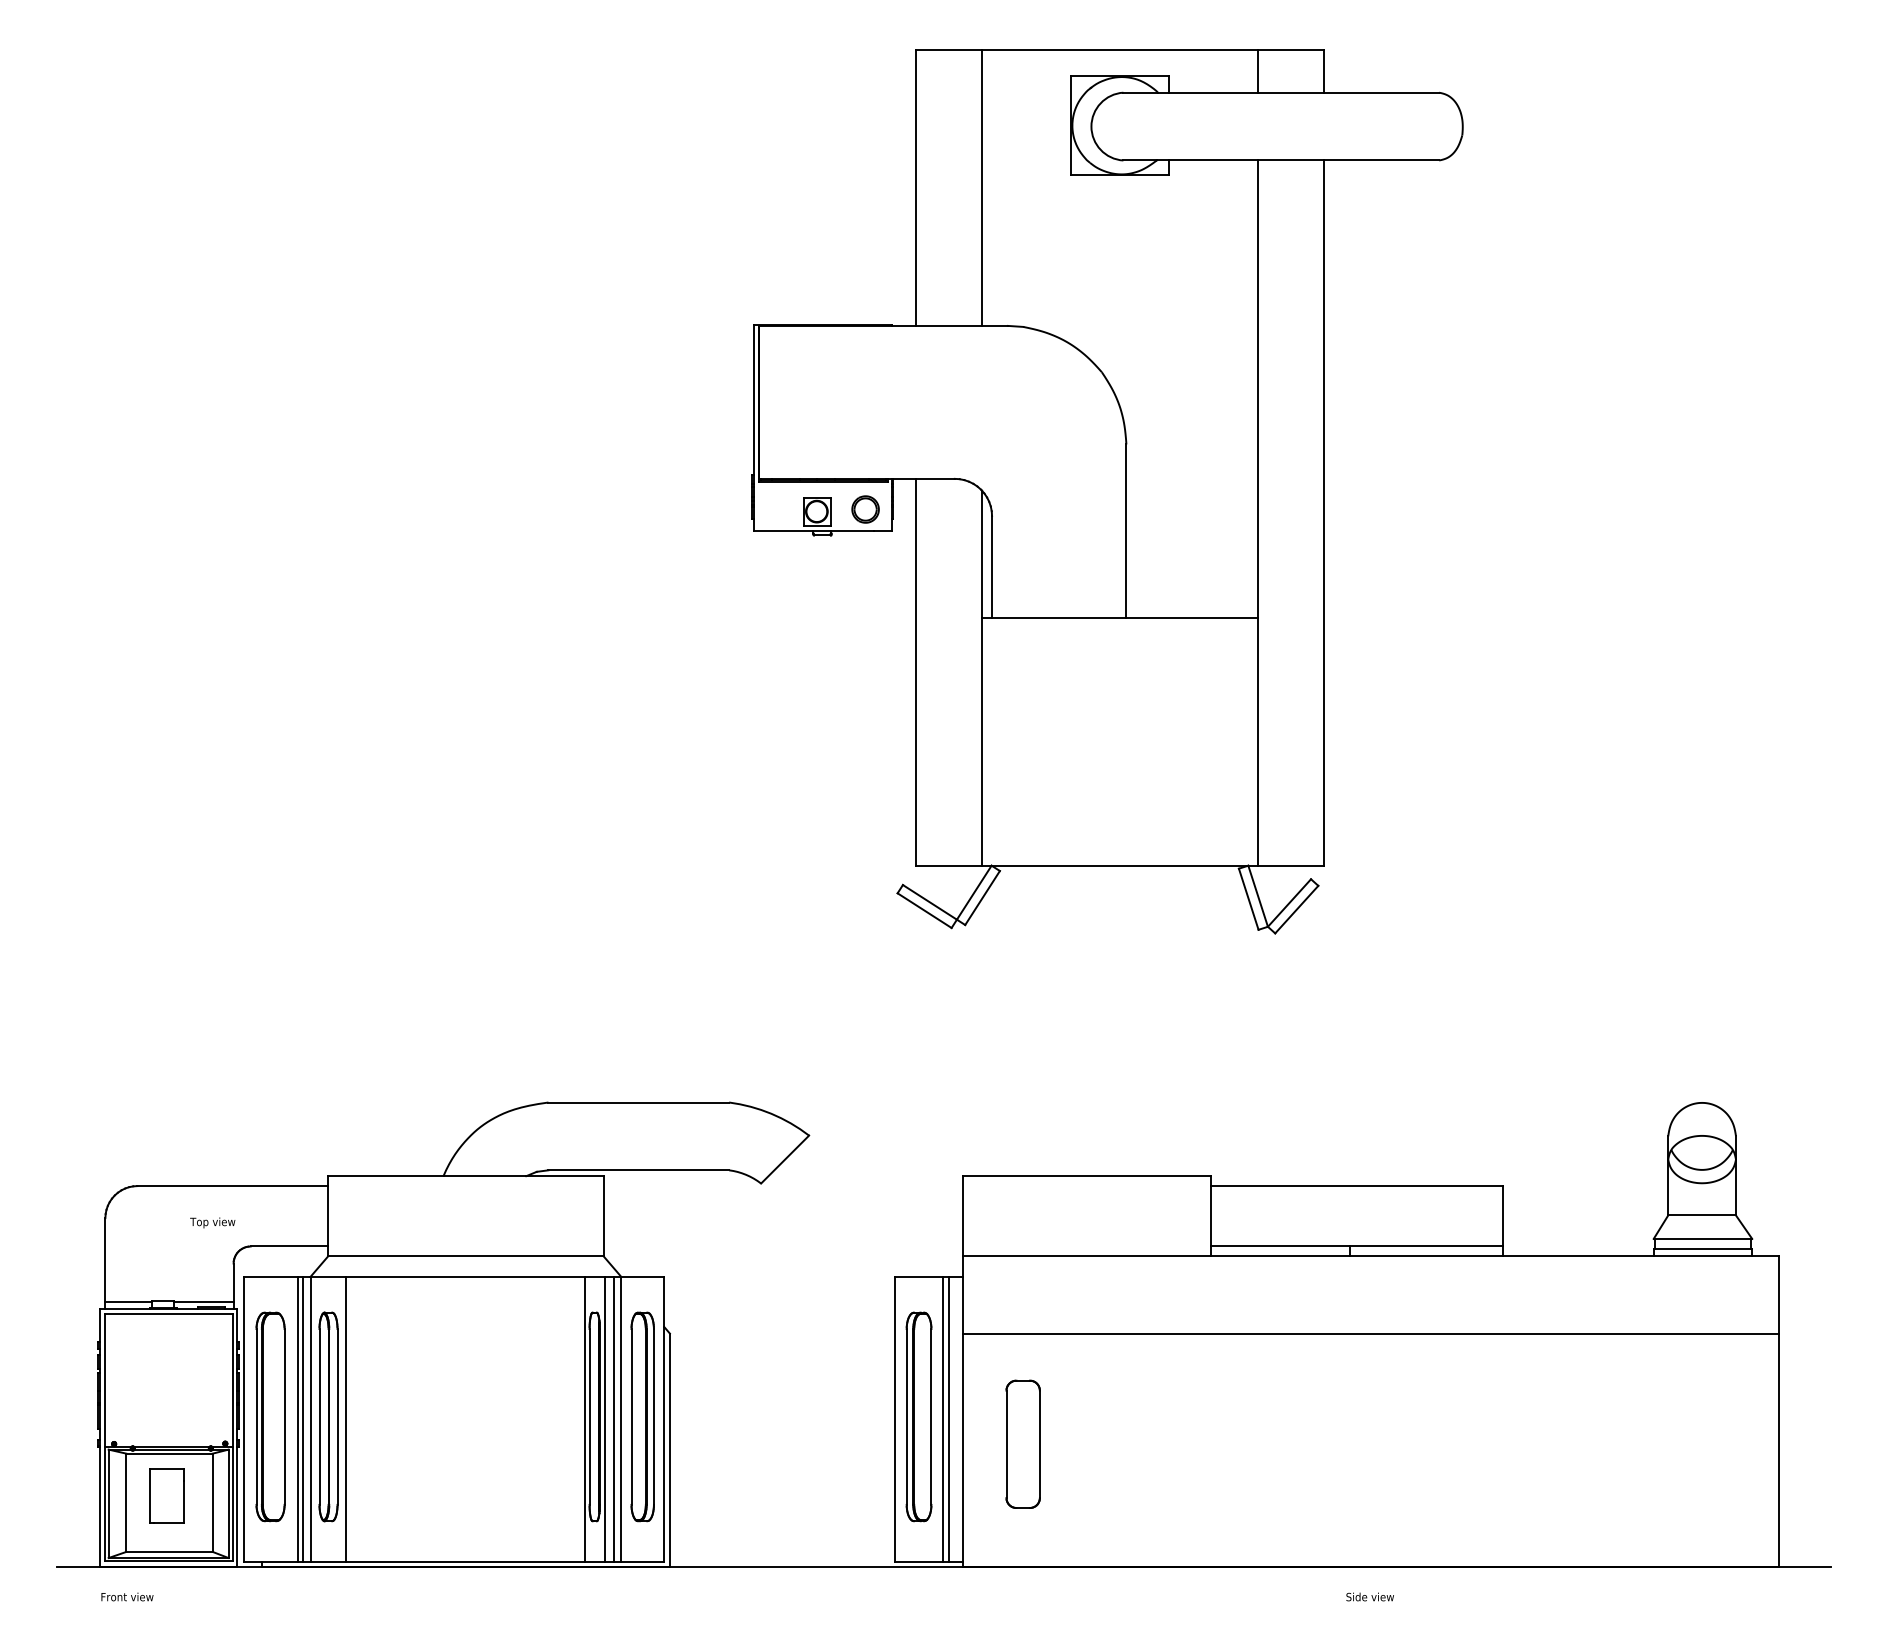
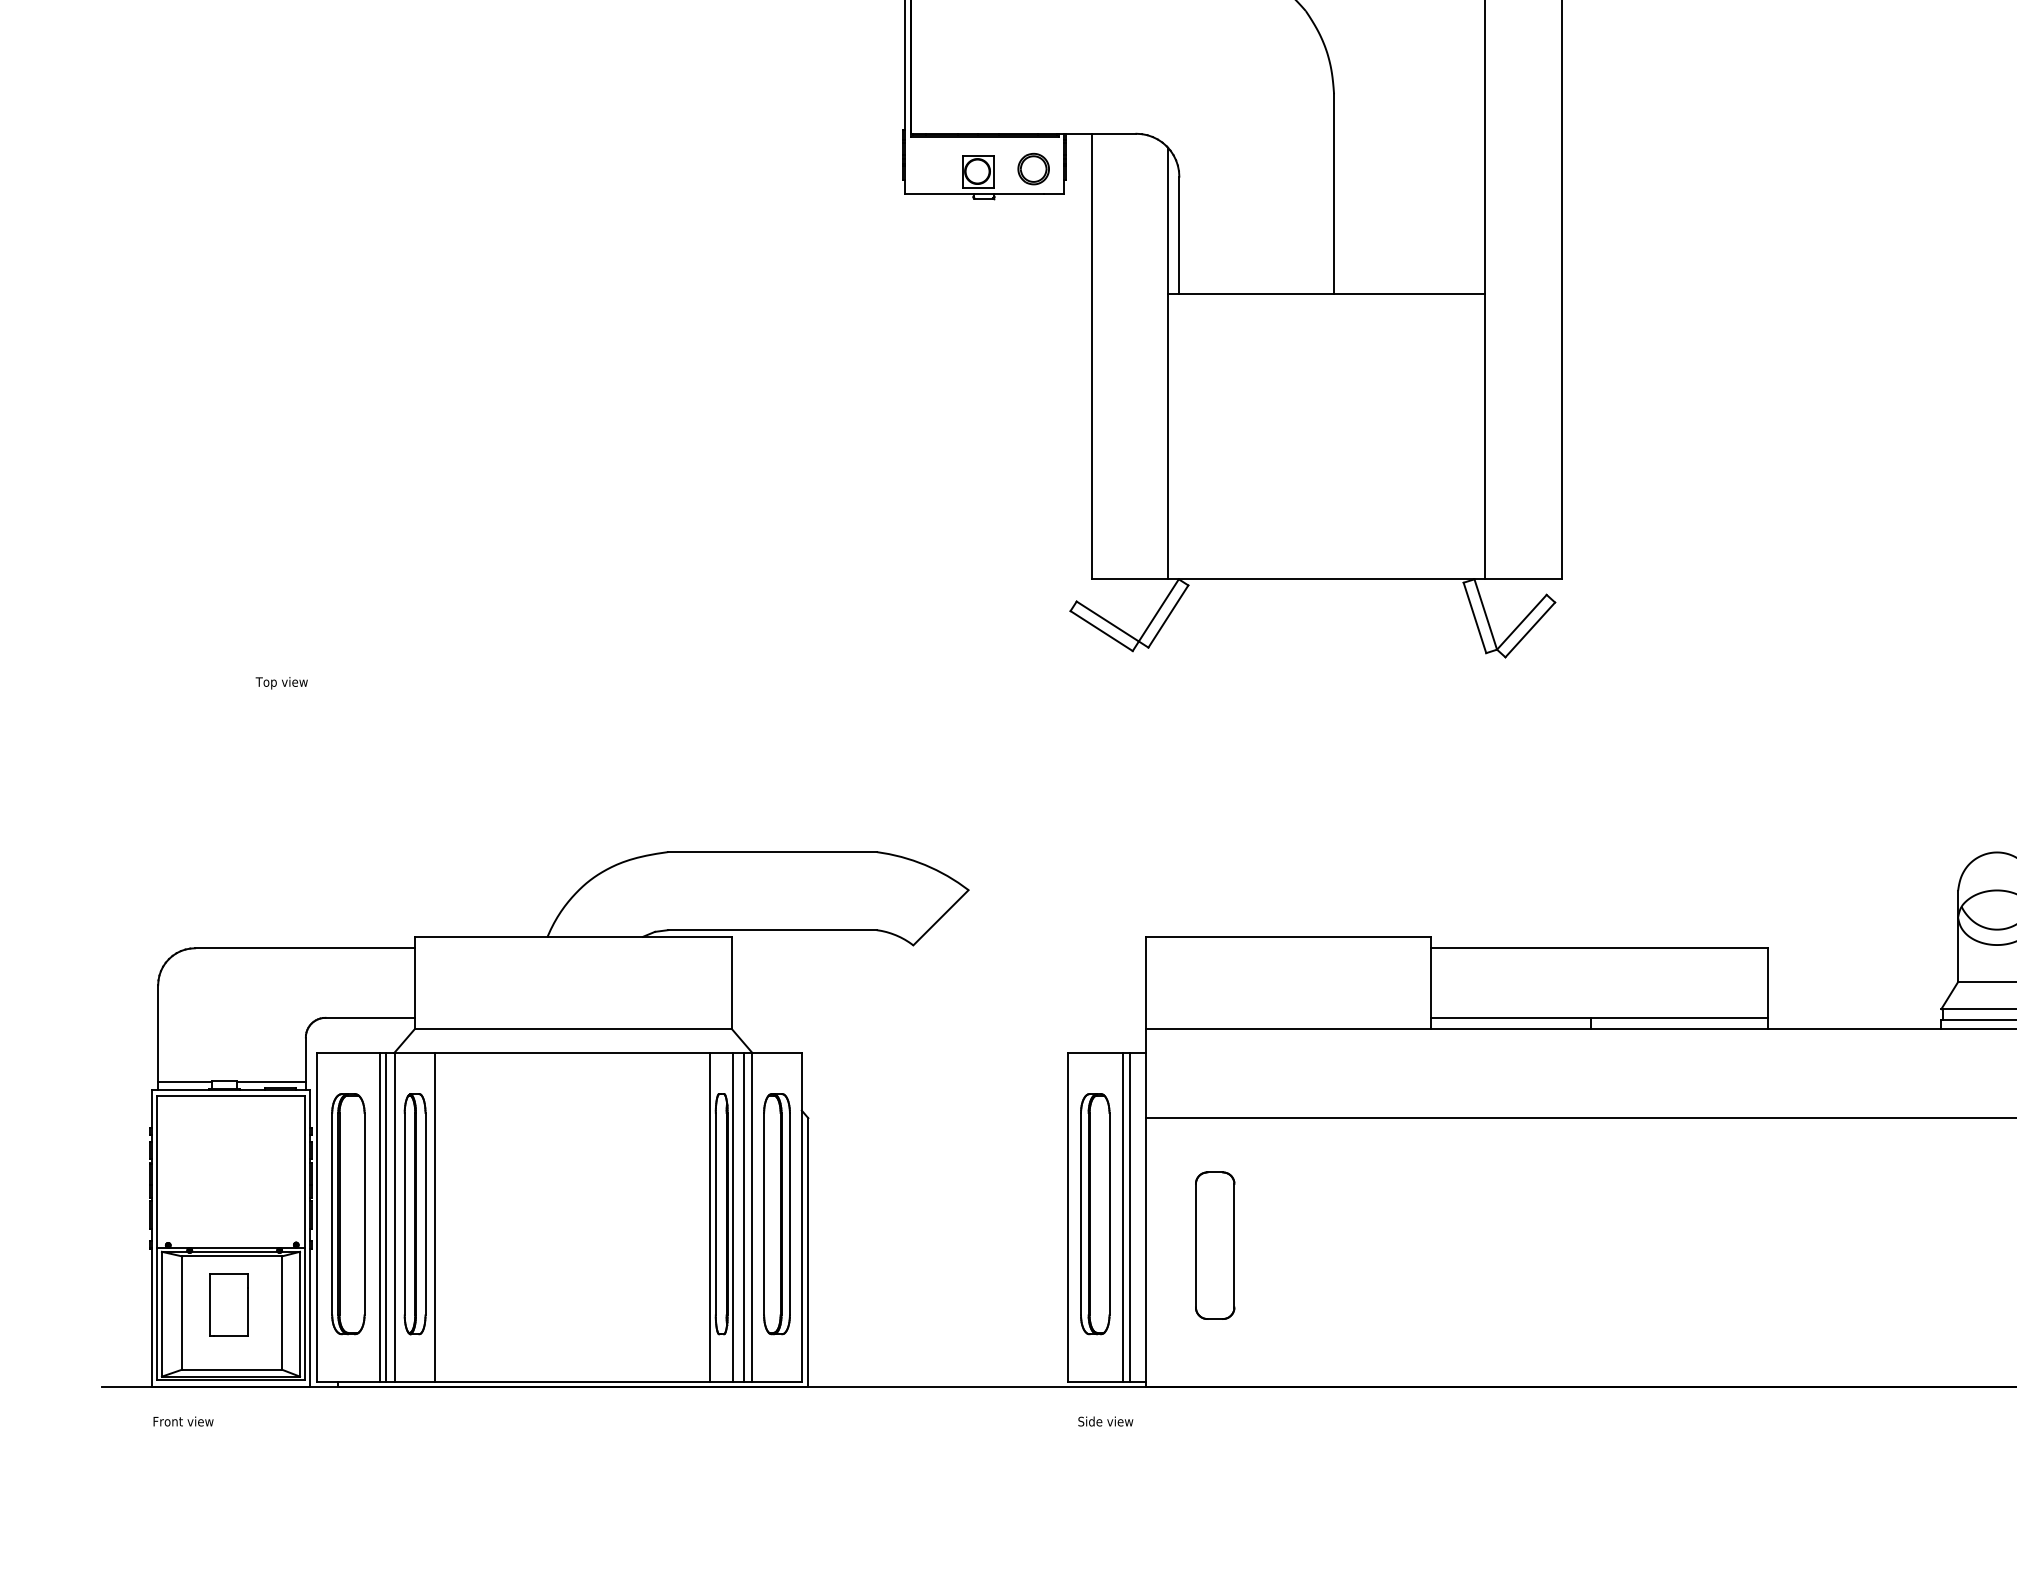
text: (212, 1222) -> (281, 682), moved
text: (1369, 1596) -> (1104, 1420), moved

